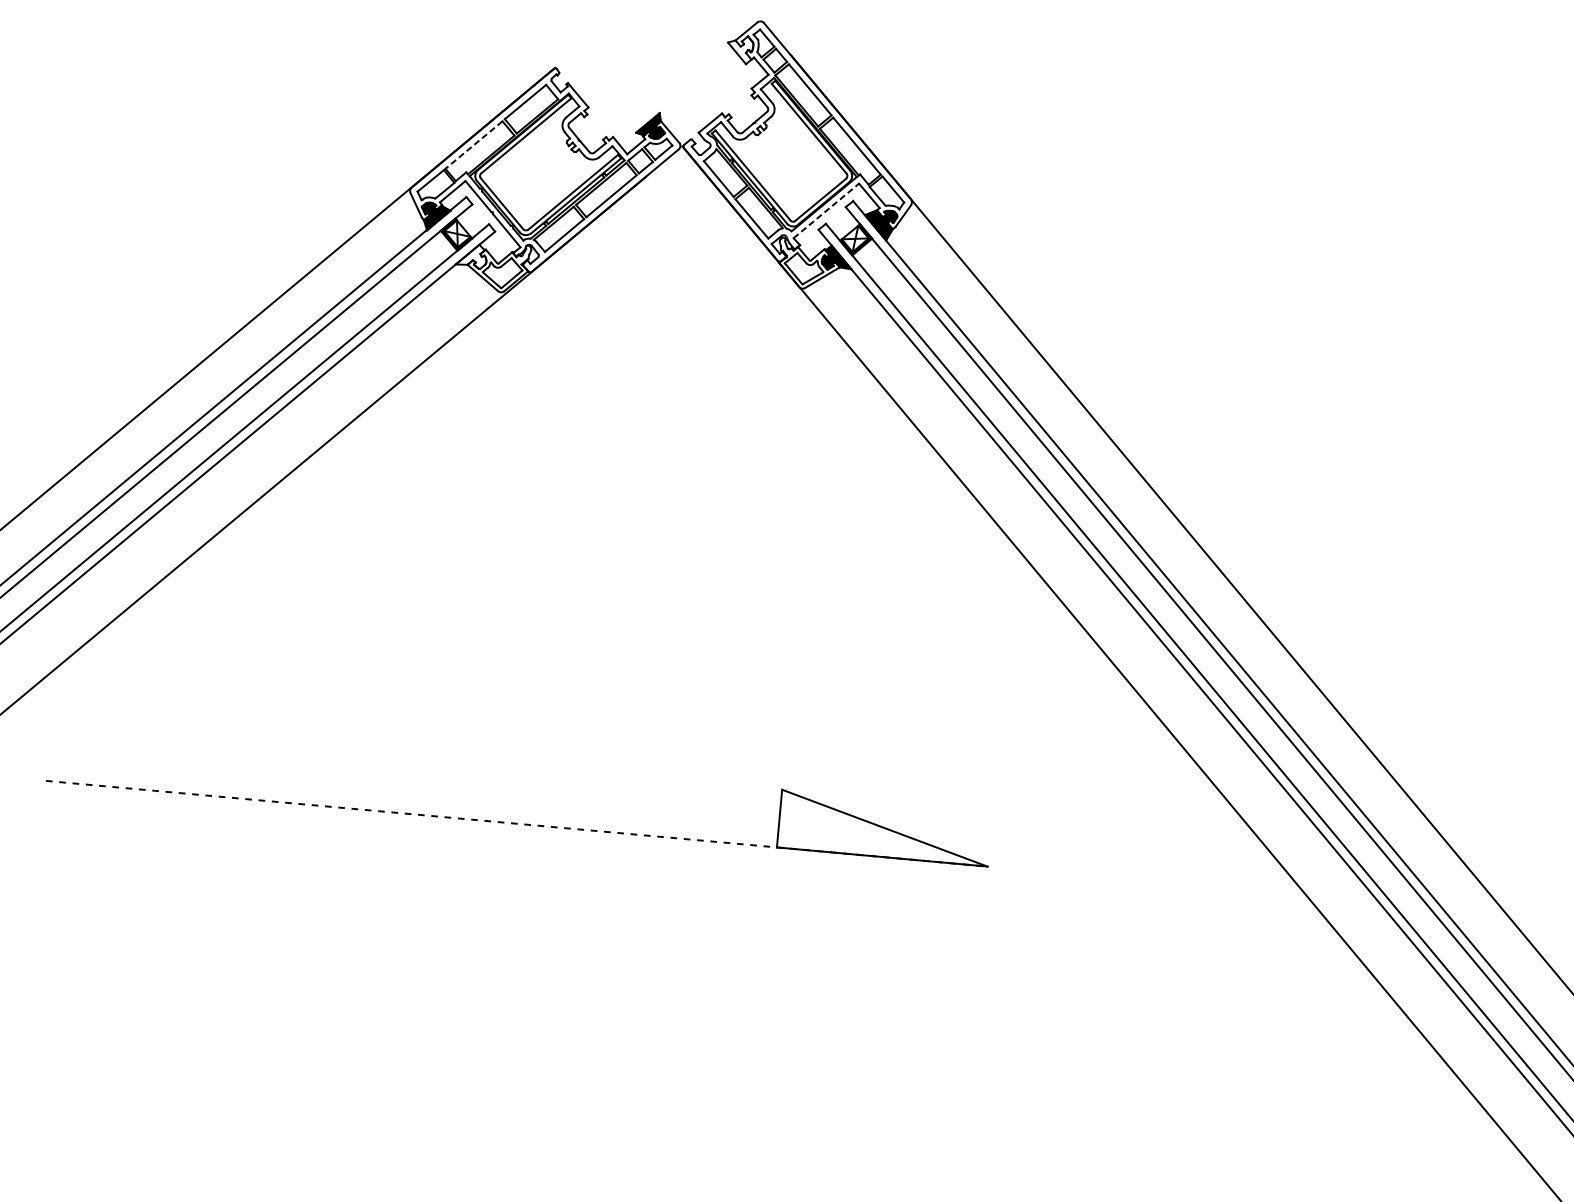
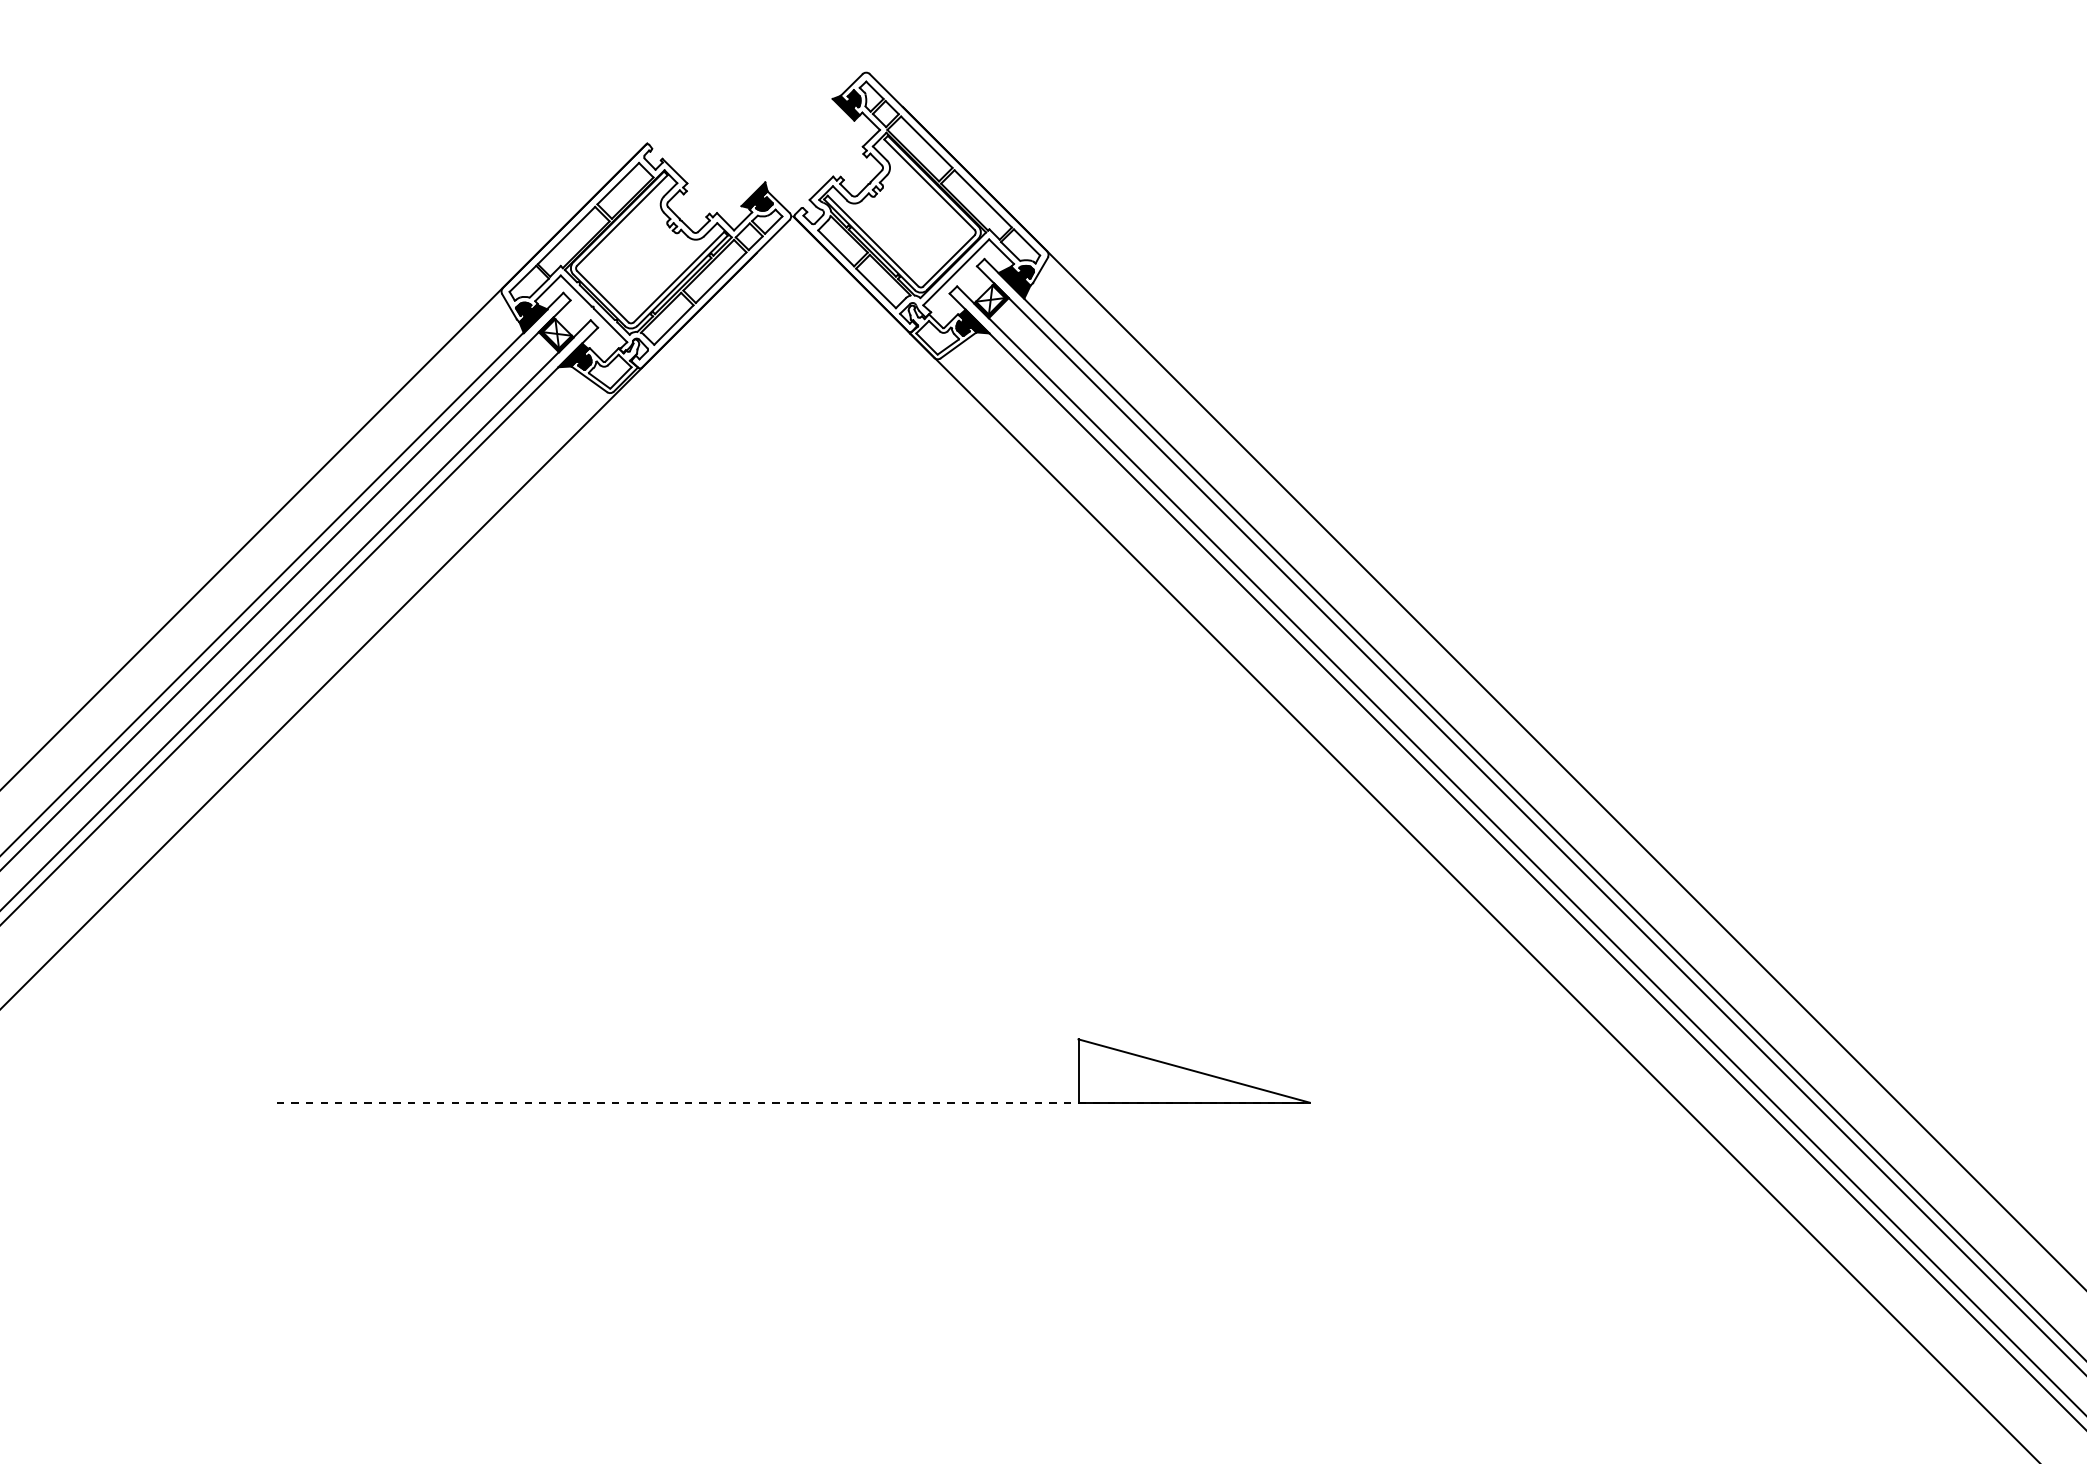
fill: (740, 49) -> (846, 105), added
line: (474, 144) -> (566, 235), dashed -> solid
line: (826, 211) -> (956, 272), dashed -> solid
fill: (471, 255) -> (574, 356), added
part: (517, 823) -> (793, 1102), moved

